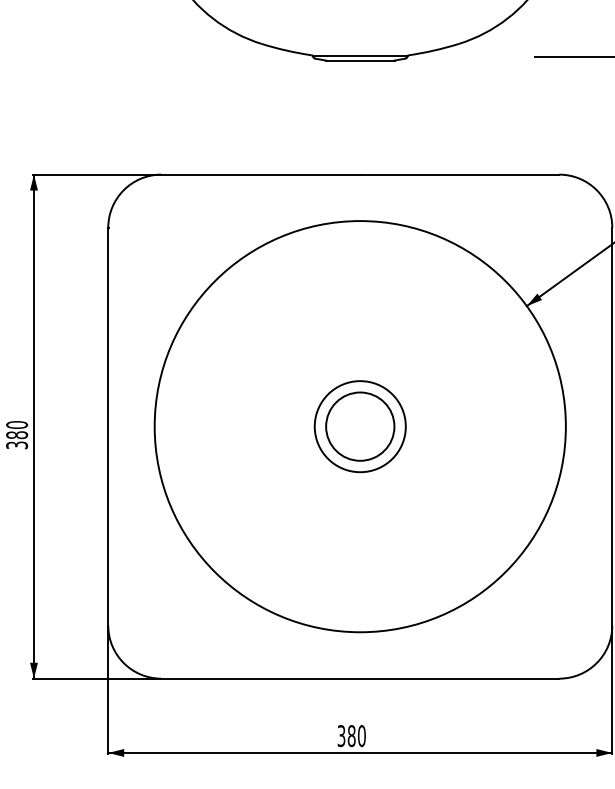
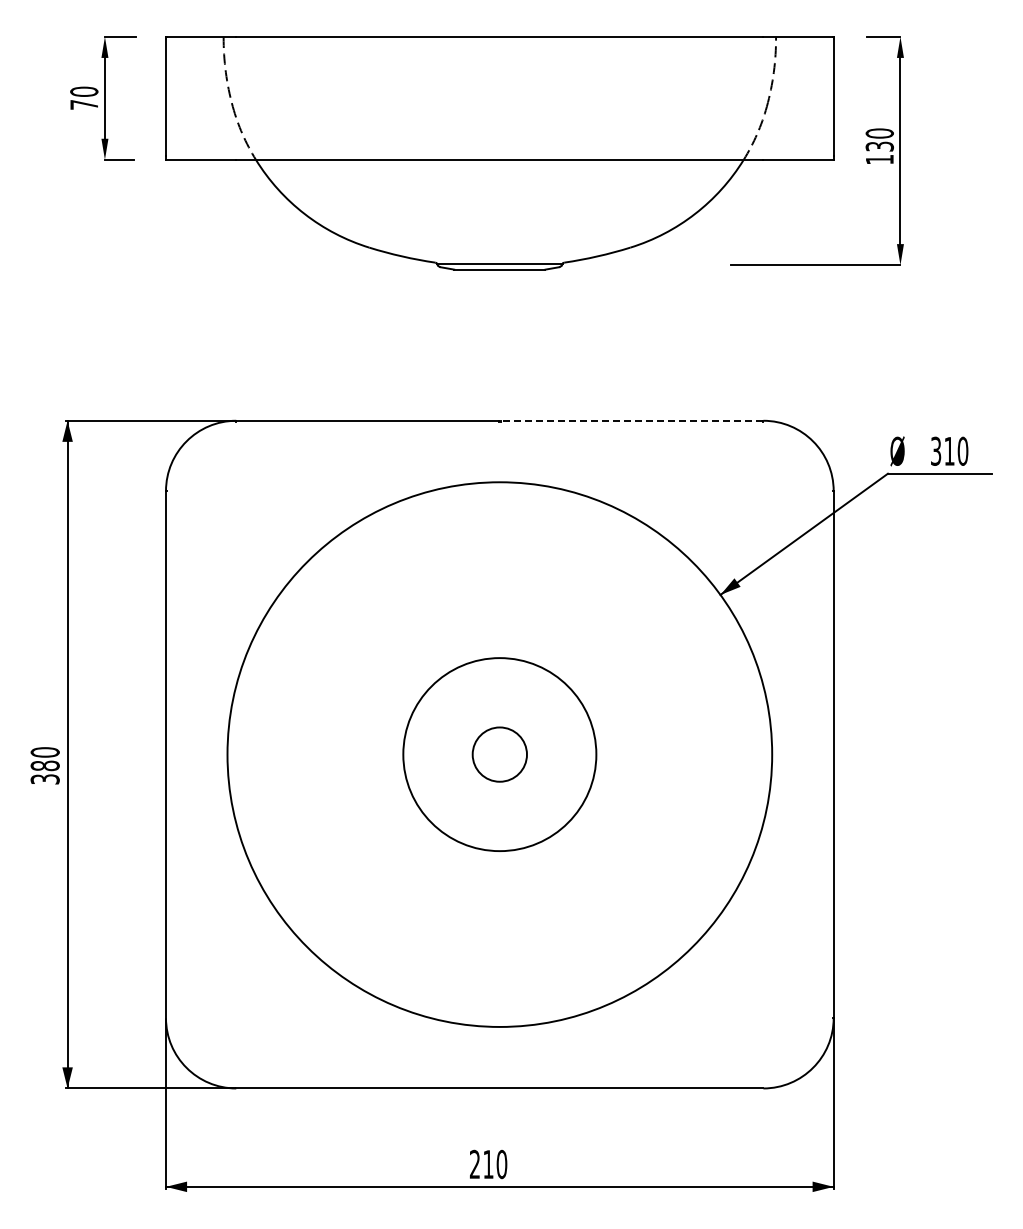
line: (459, 174) -> (631, 420), solid -> dashed
circle: (360, 426) -> (499, 754), size x0.6
circle: (360, 426) -> (499, 754), size x1.6
text: (346, 736) -> (481, 1164), 380 -> 210

